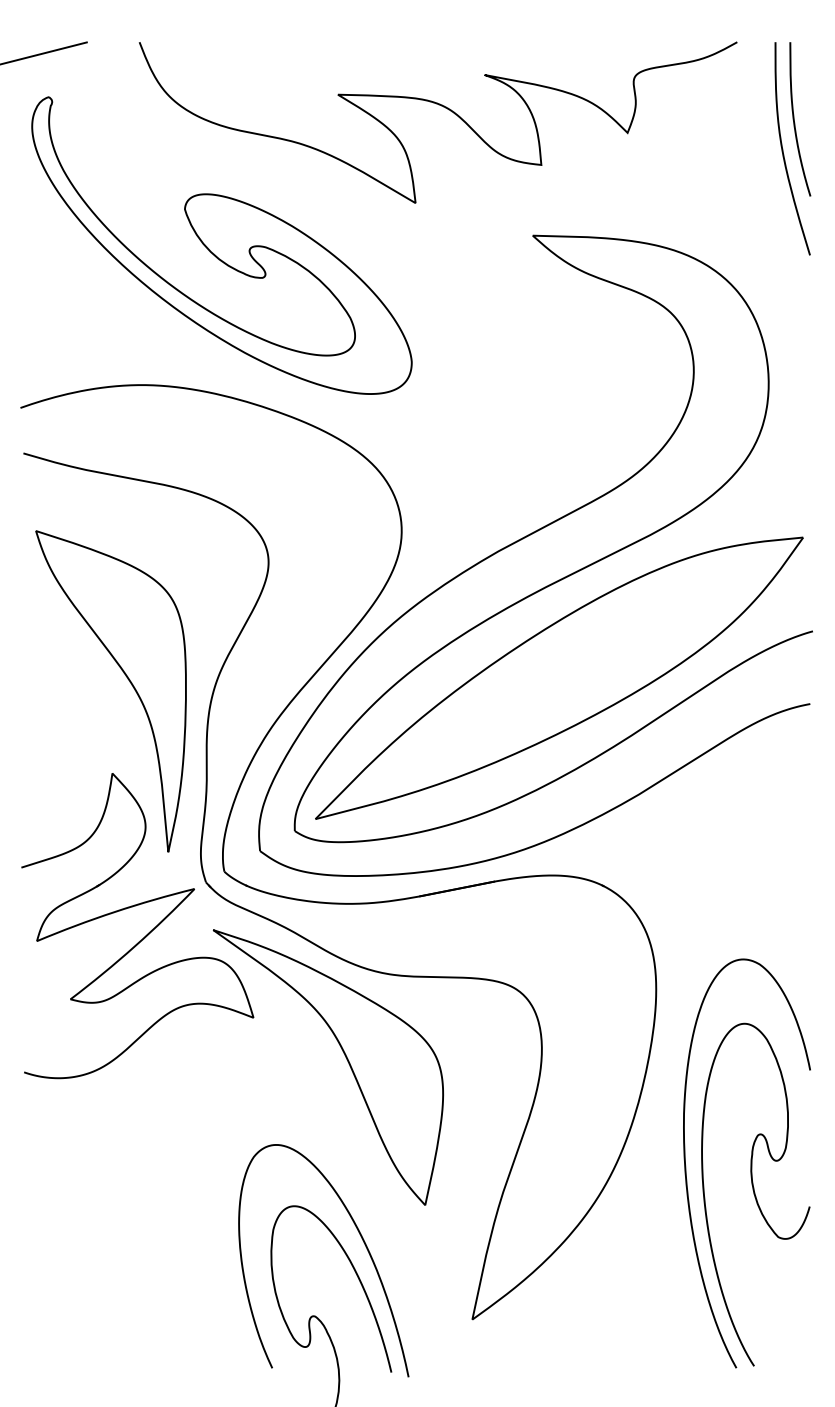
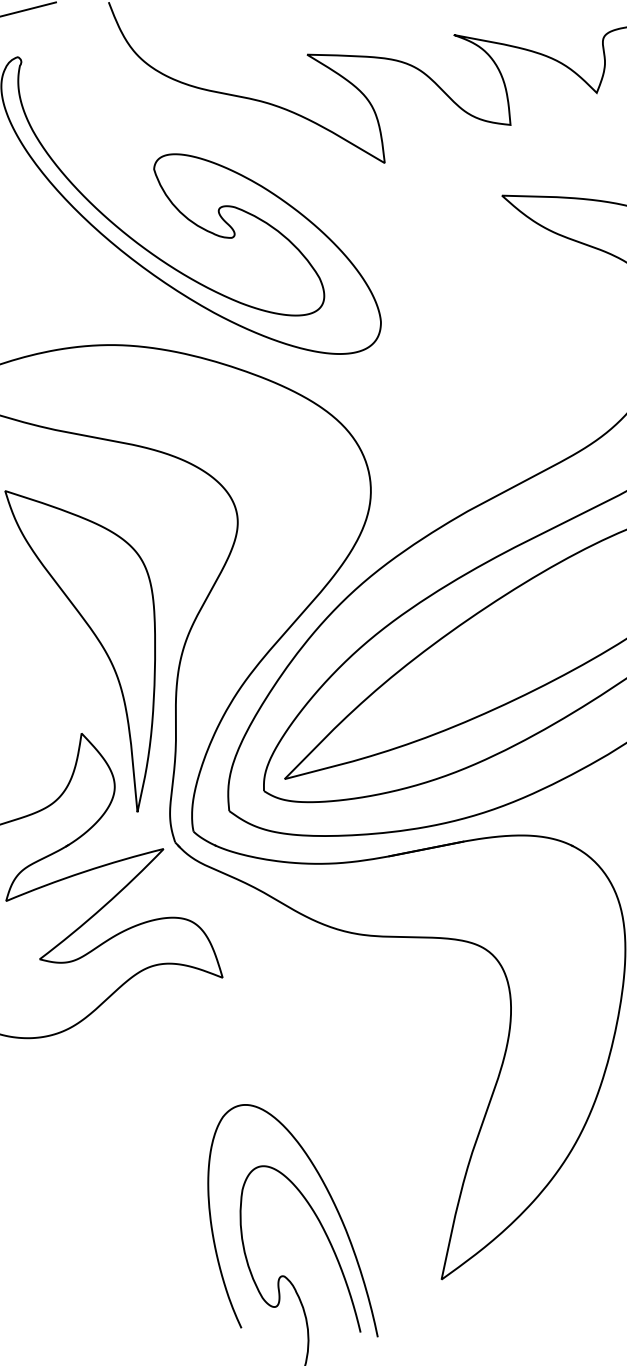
part: (345, 1057) -> (314, 1017), removed

